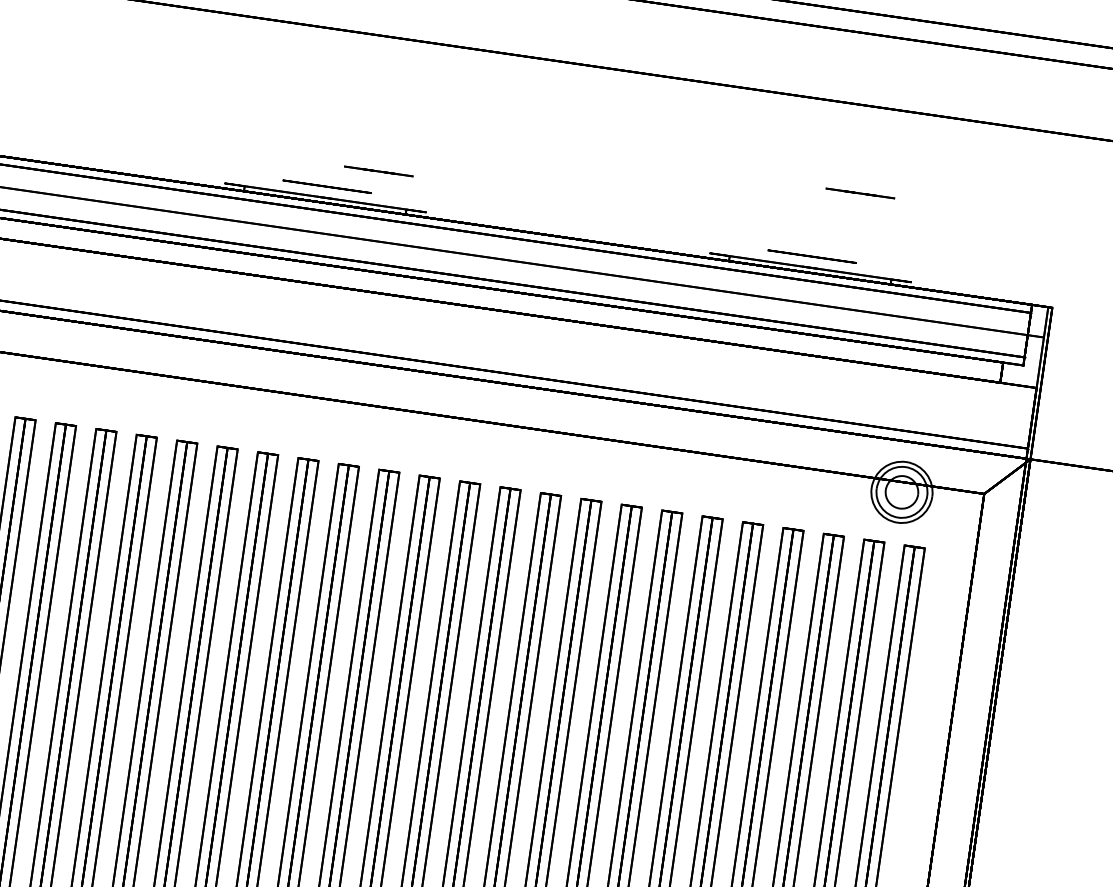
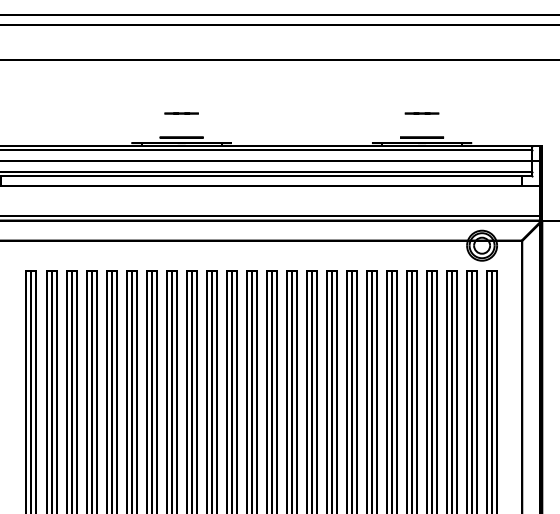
line: (378, 171) -> (181, 113), moved
line: (859, 193) -> (421, 113), moved

